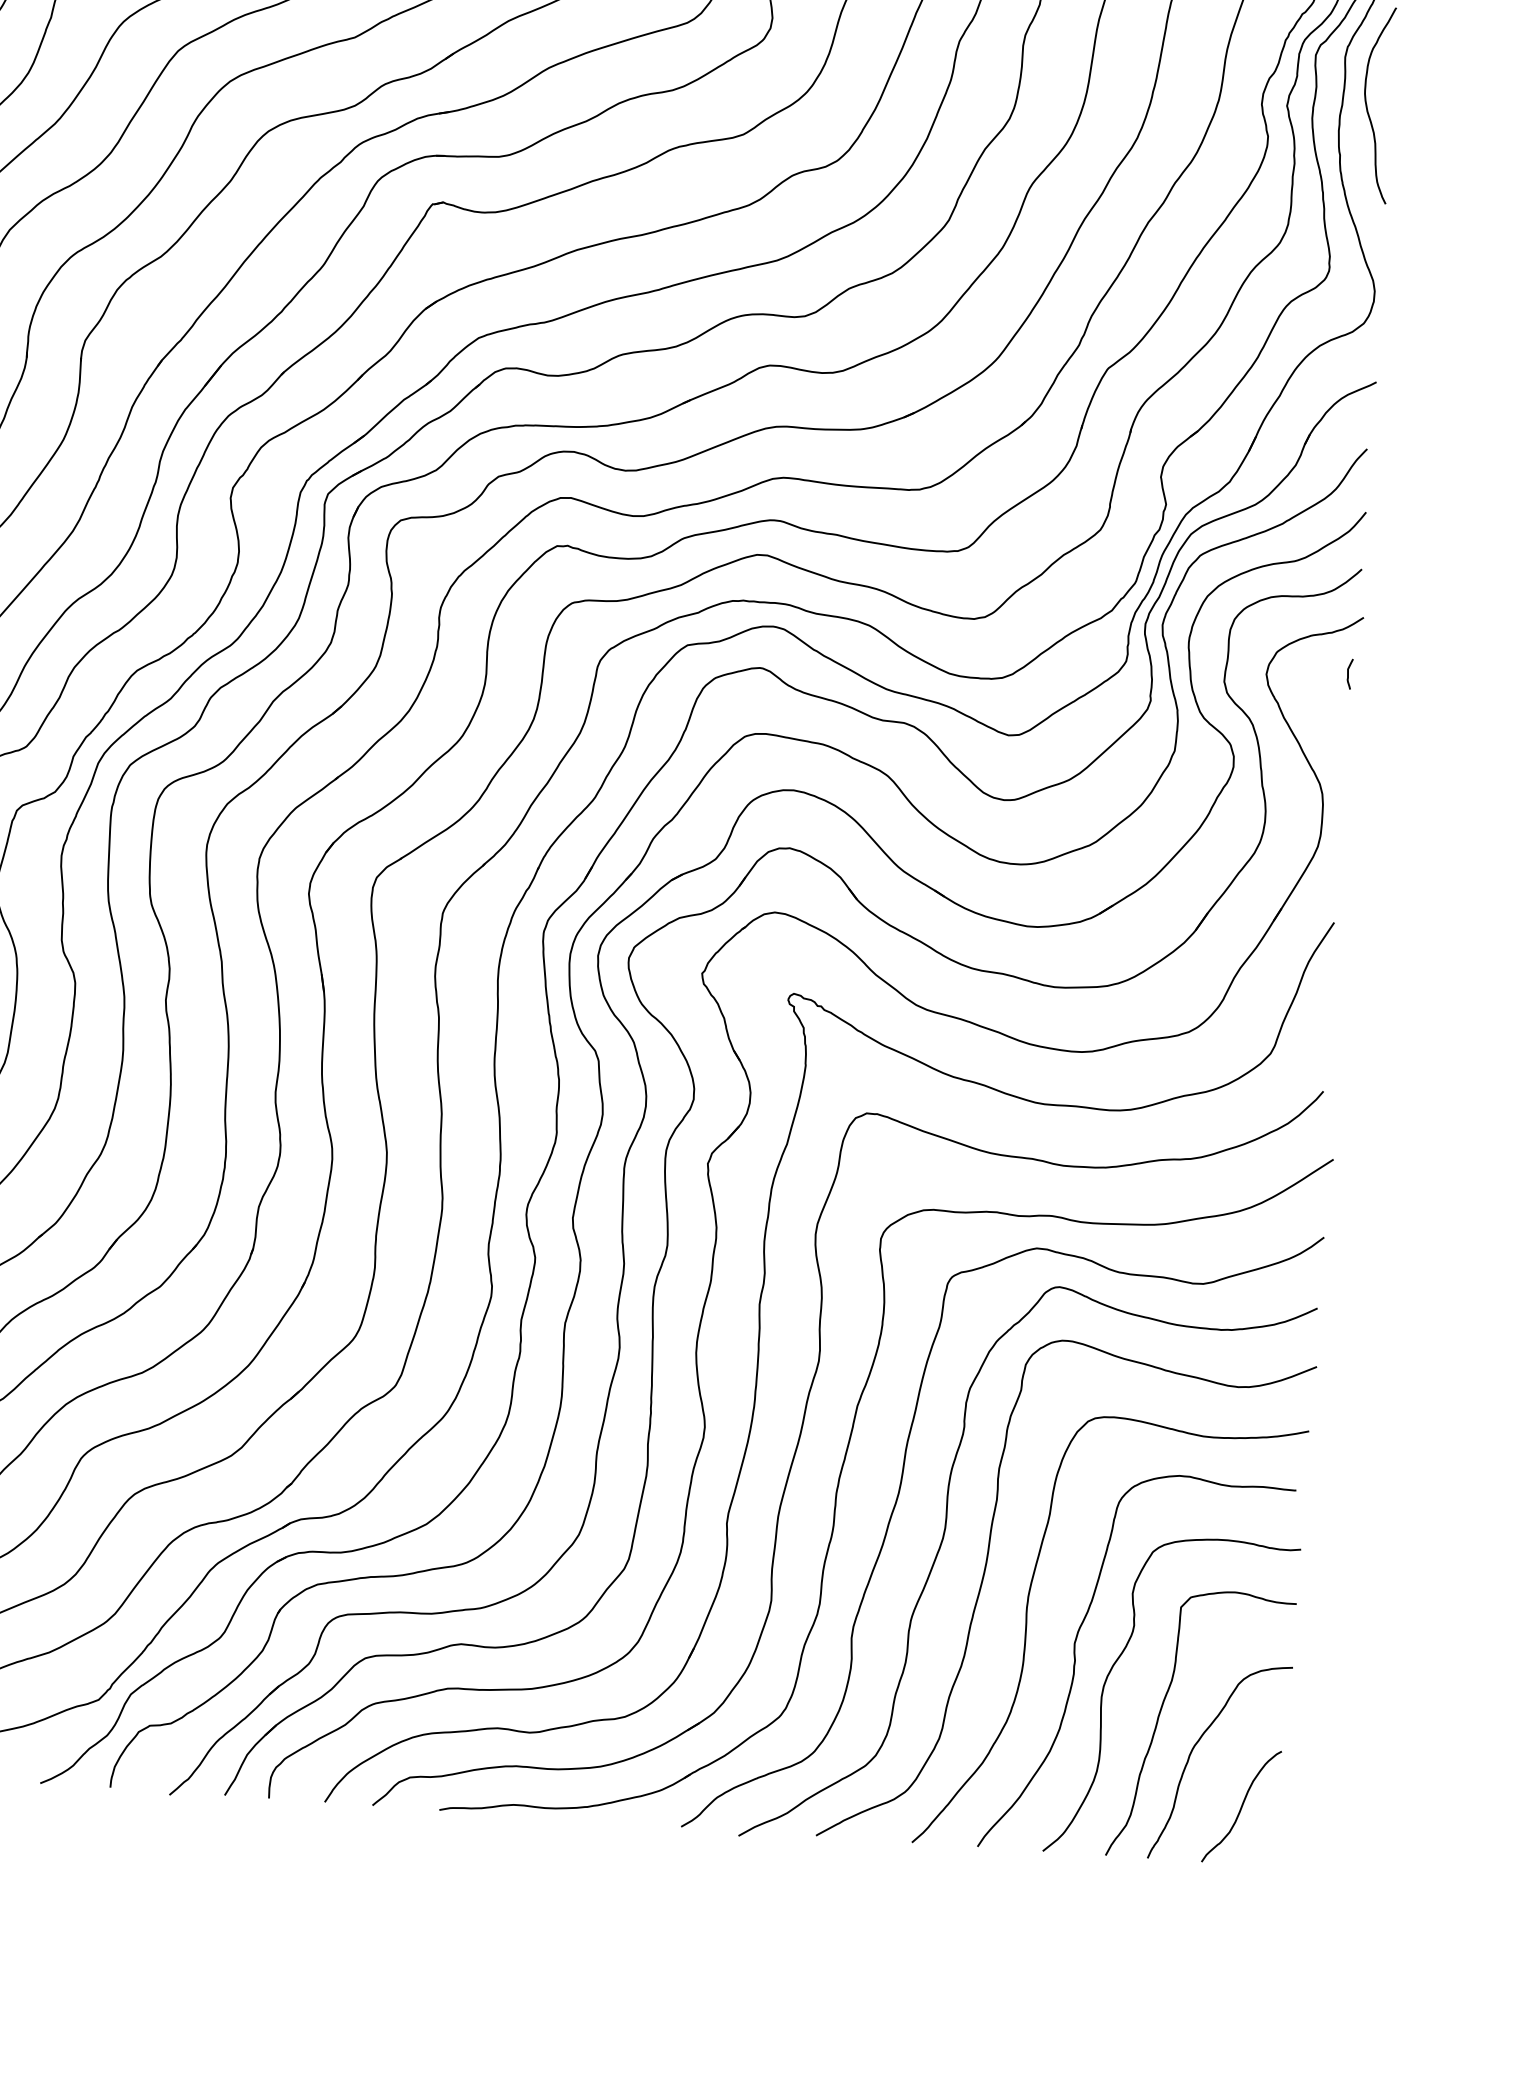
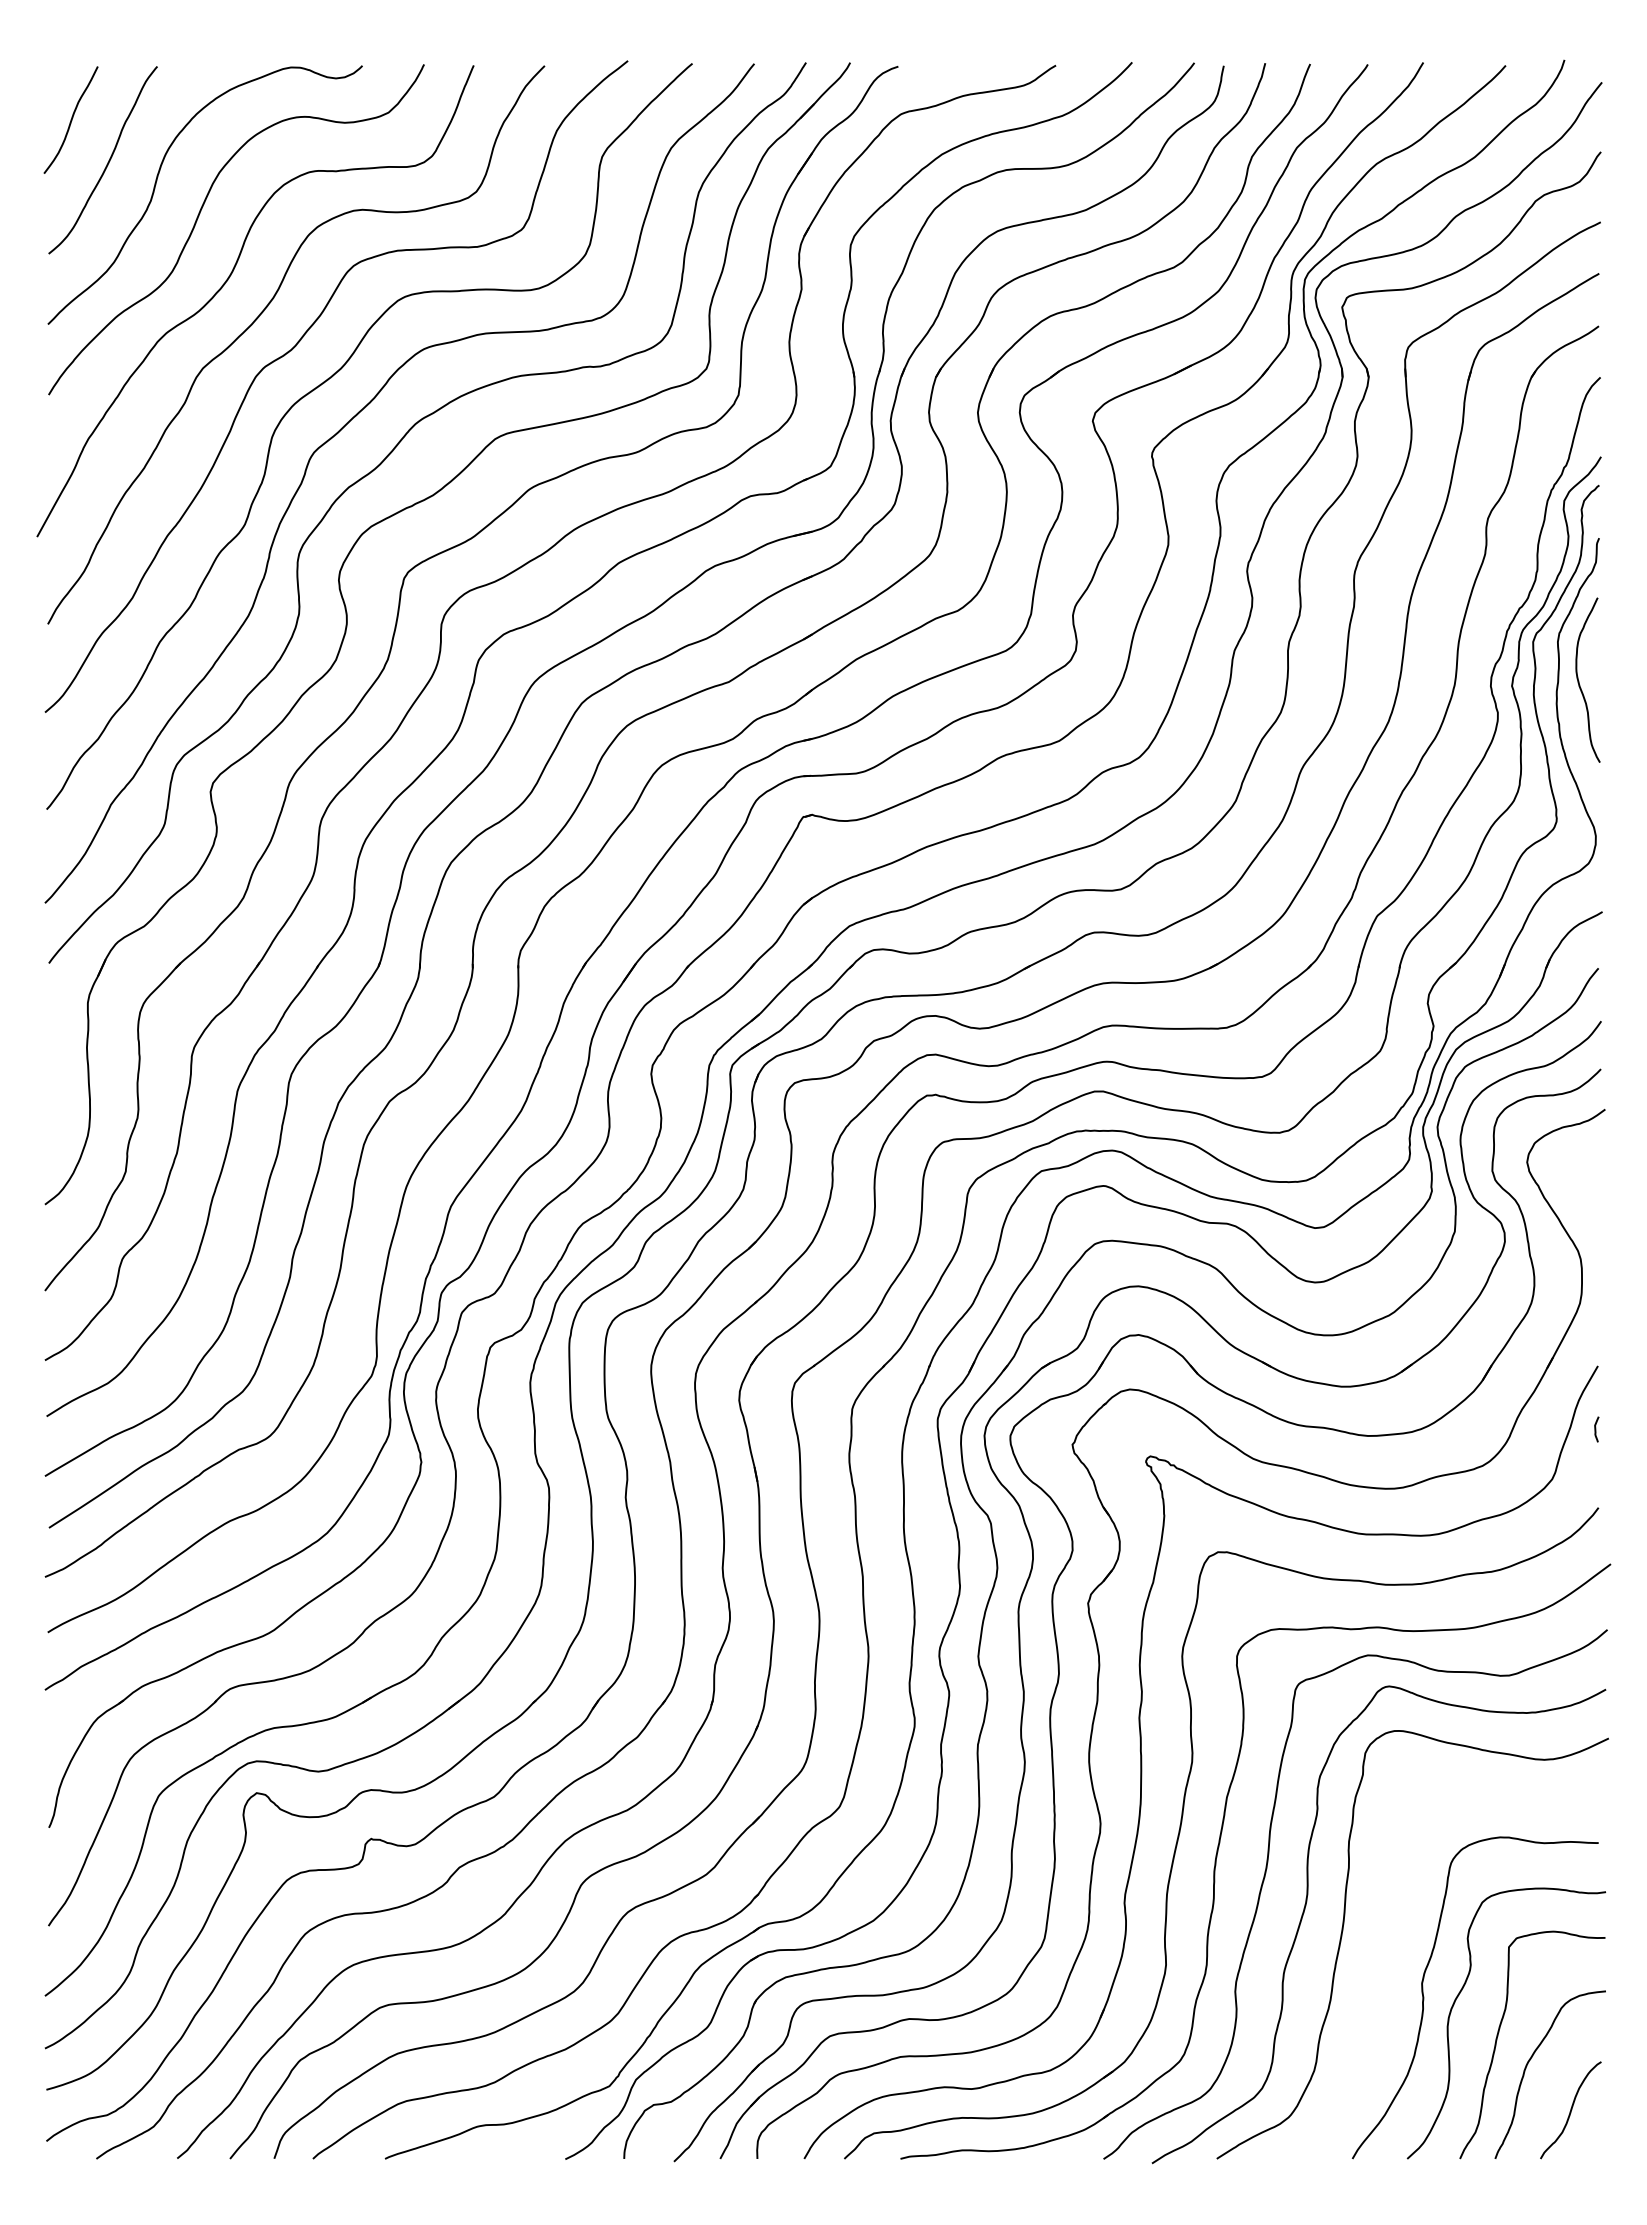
curve: (1349, 674) -> (1596, 1429), moved
curve: (1027, 1630) -> (1381, 1975), removed

